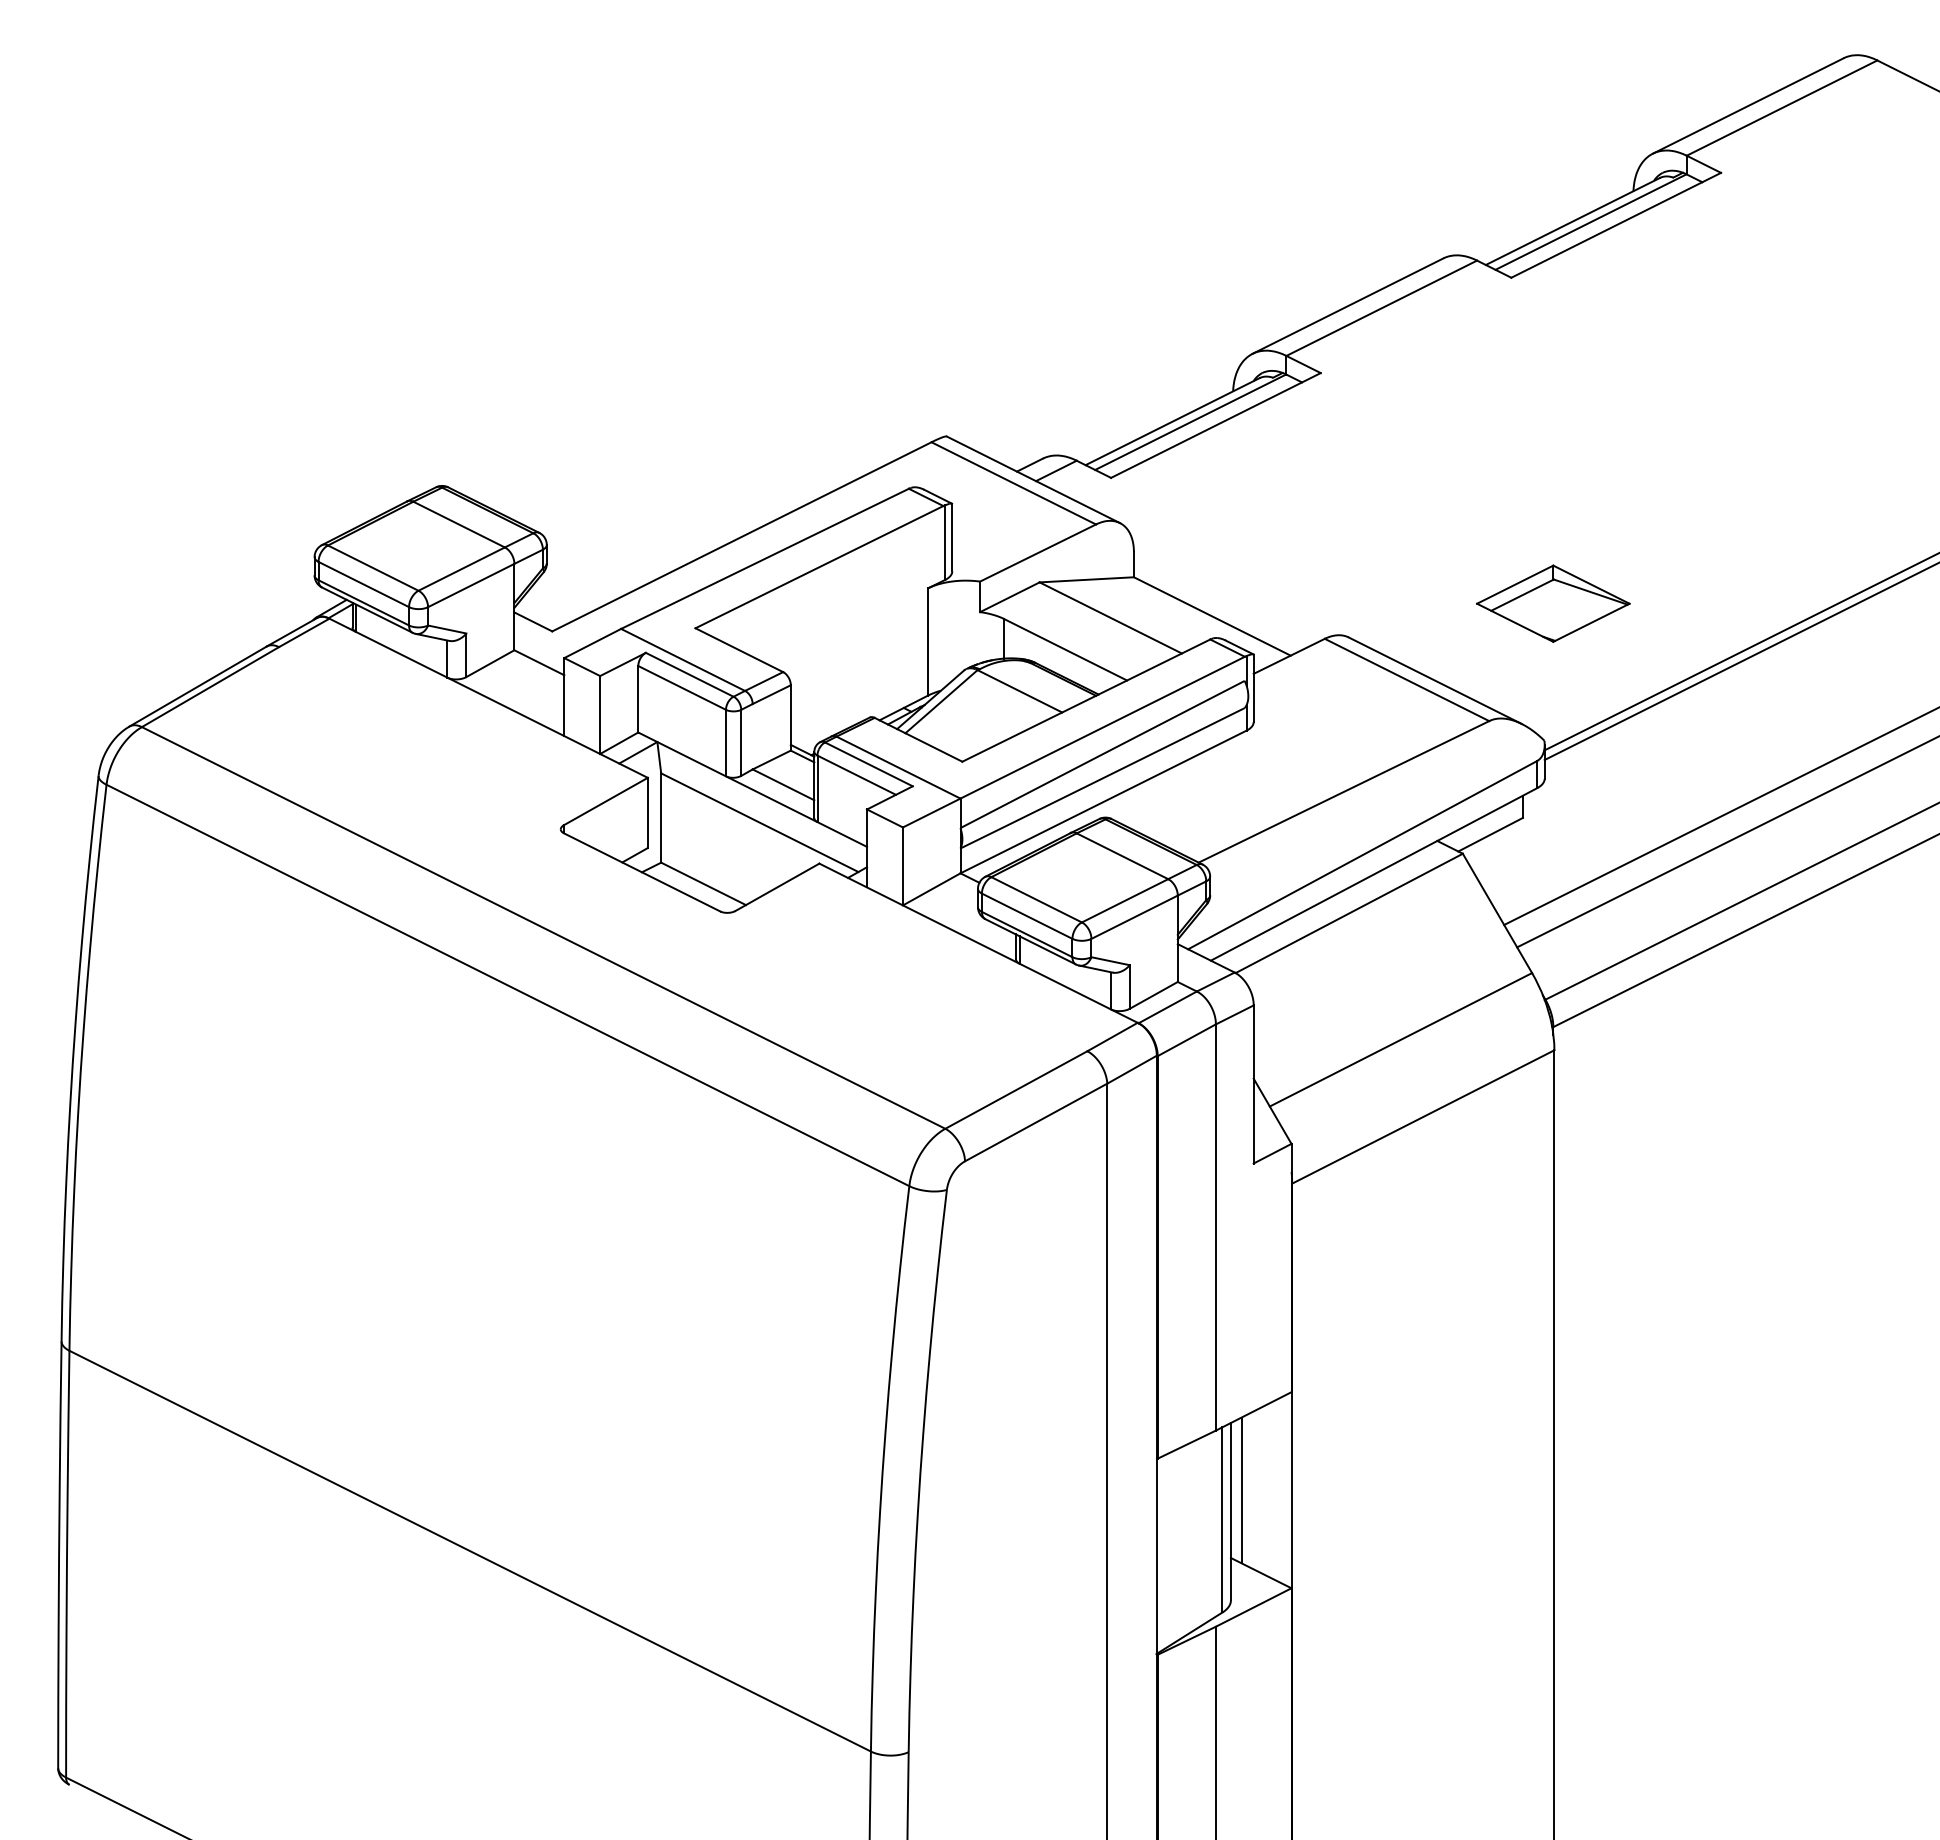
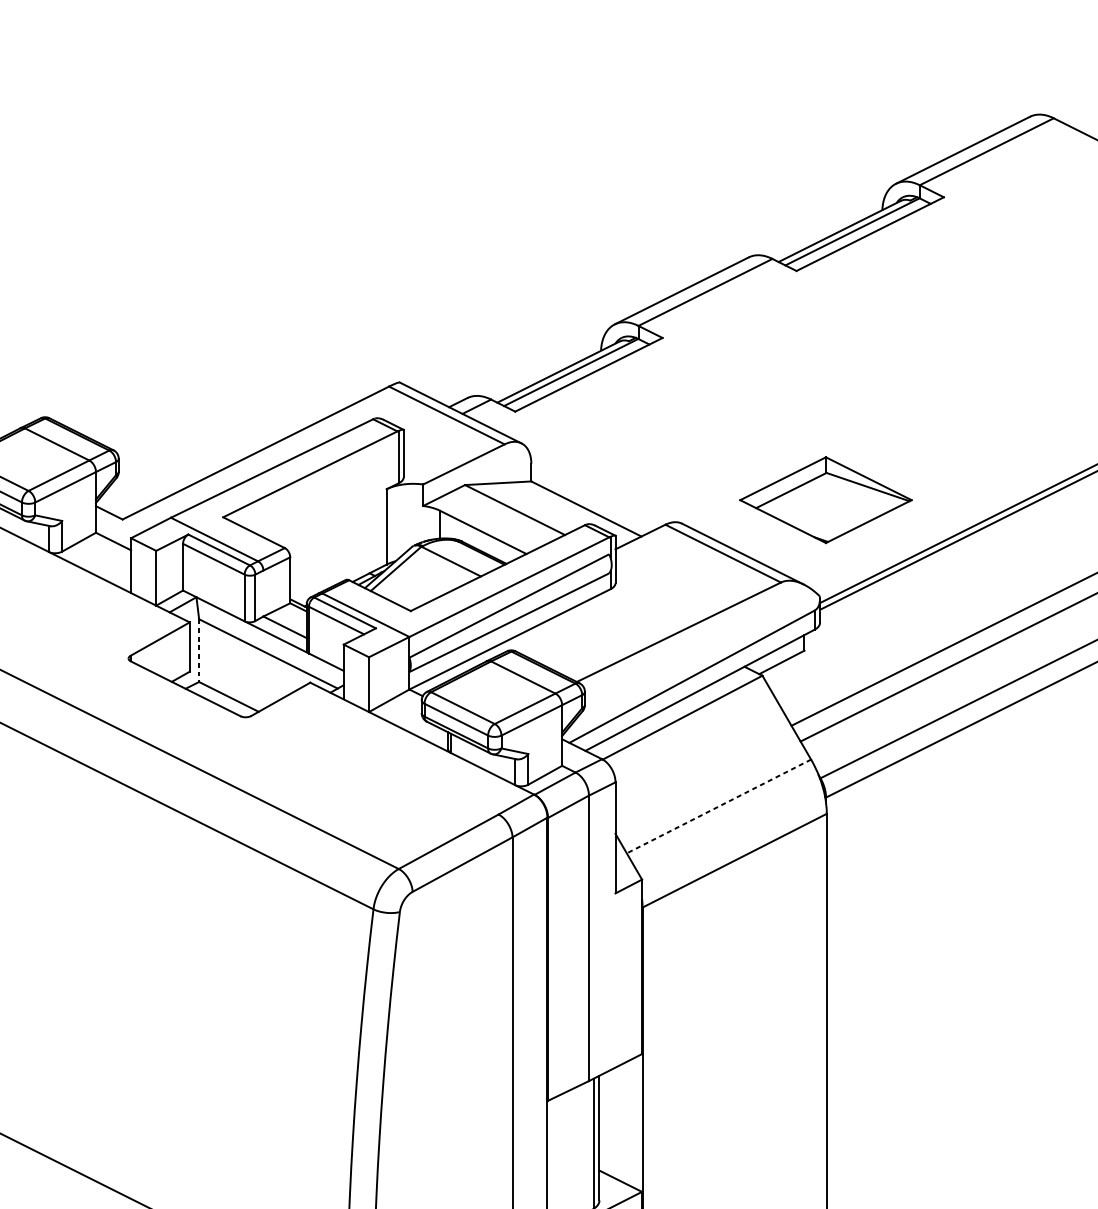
part: (1553, 603) -> (826, 499), size x1.6
line: (661, 818) -> (199, 650), solid -> dashed
line: (1400, 1040) -> (718, 806), solid -> dashed
line: (1241, 1490) -> (606, 1123), removed

